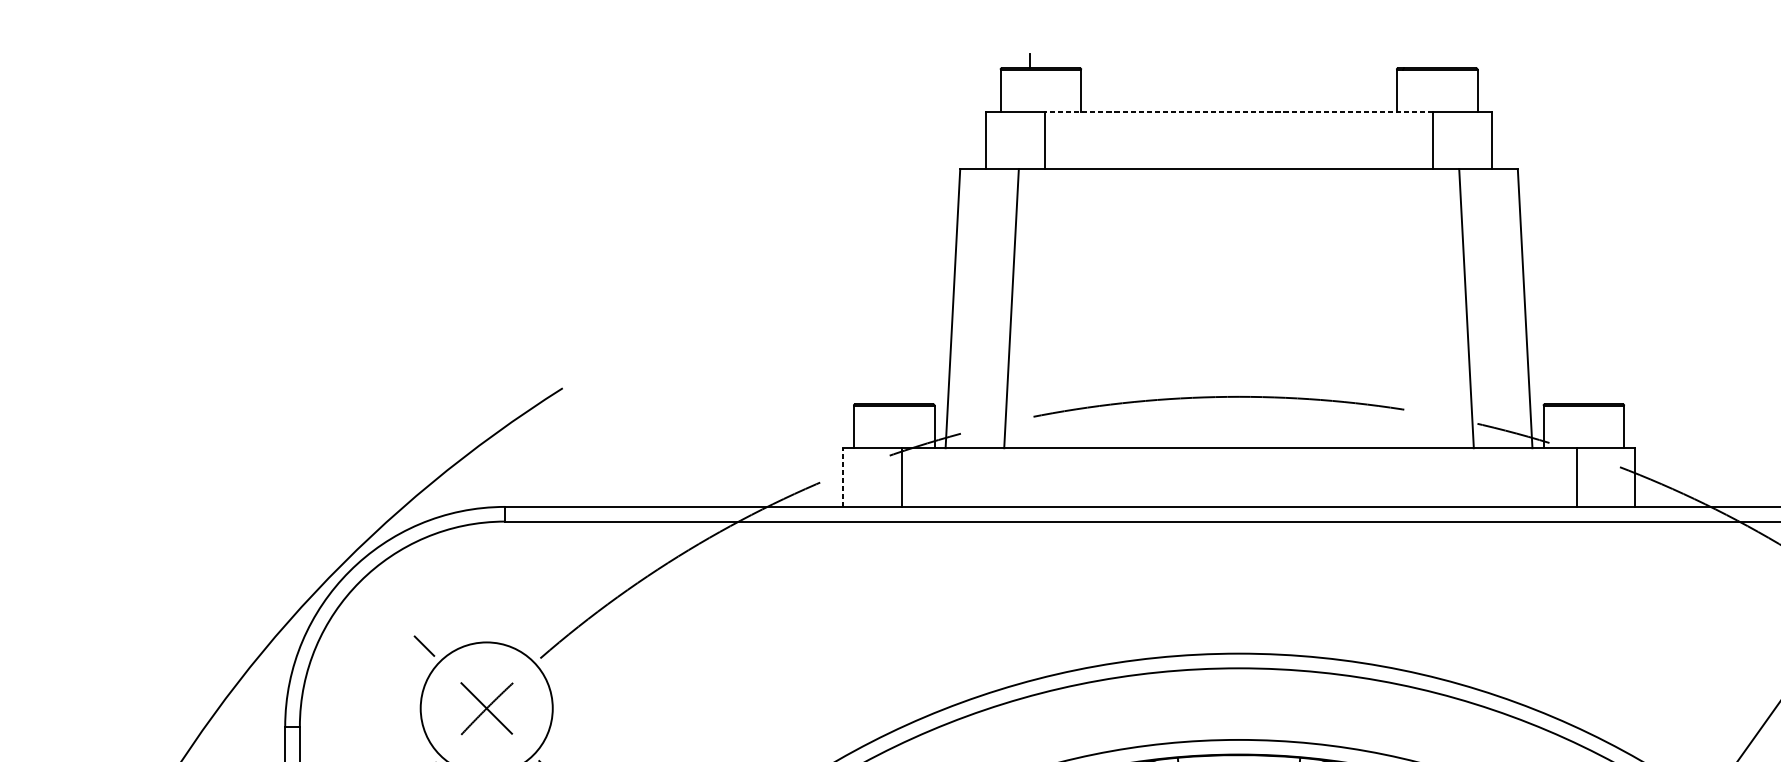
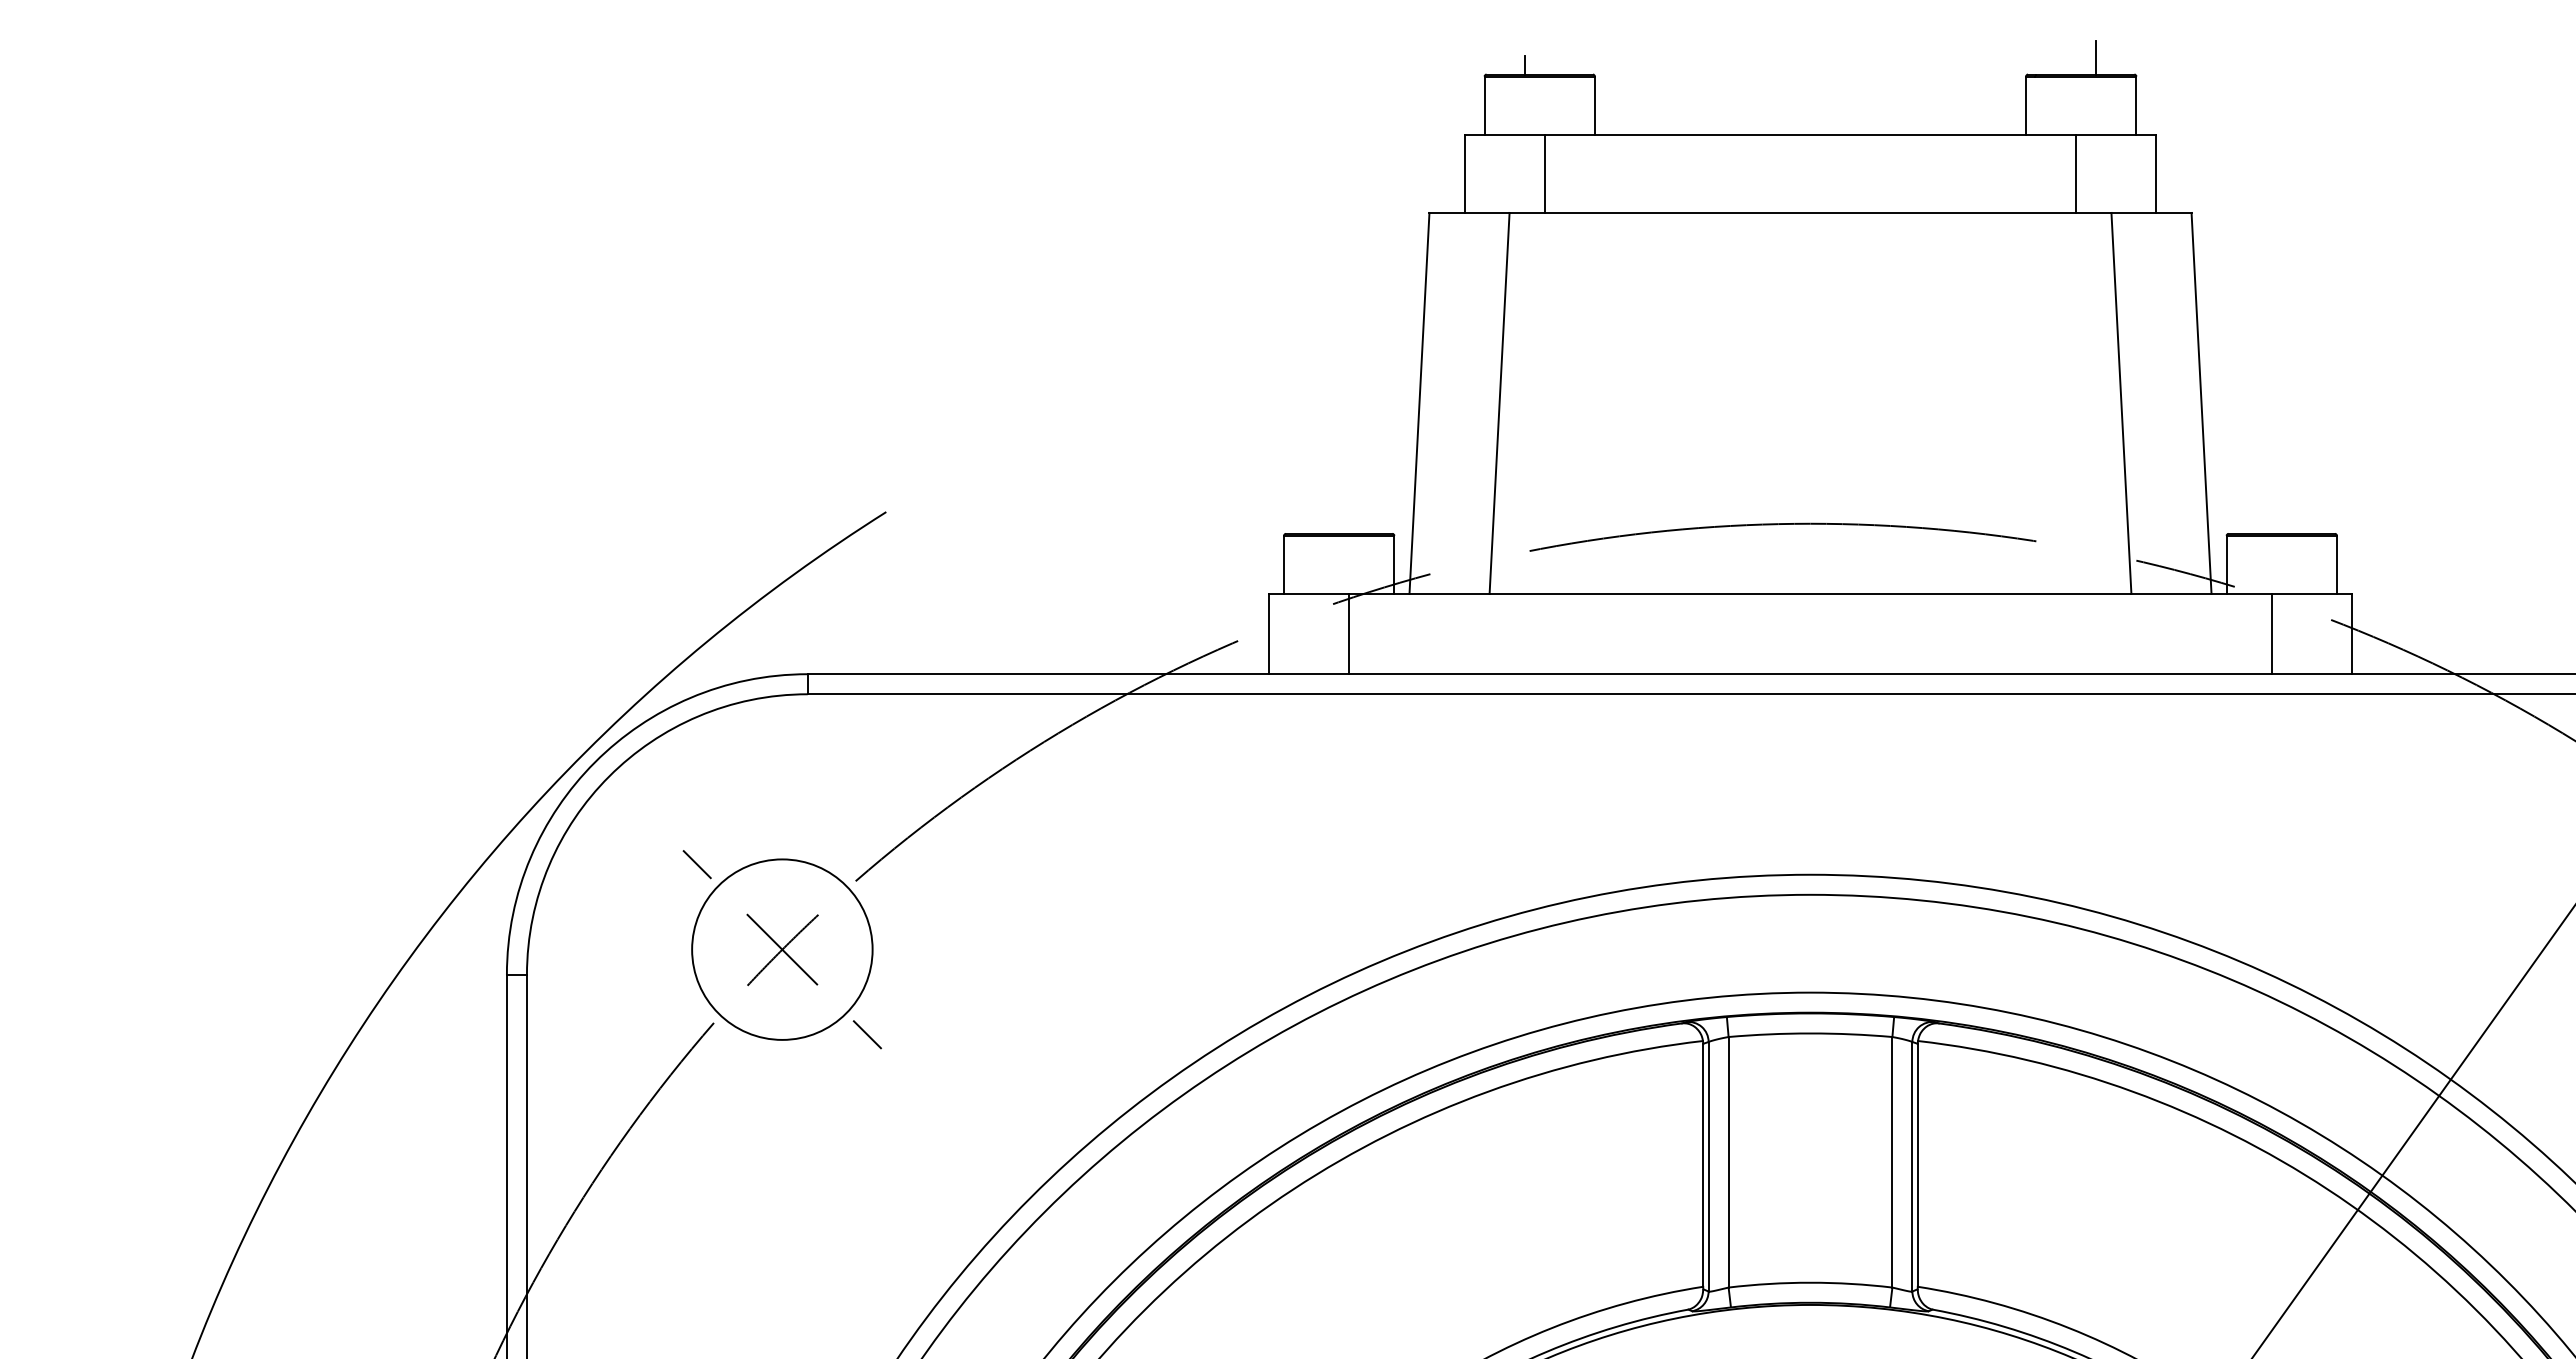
line: (1448, 55) -> (2096, 57), added
line: (1239, 112) -> (1810, 134), dashed -> solid
line: (843, 477) -> (1269, 633), dashed -> solid

